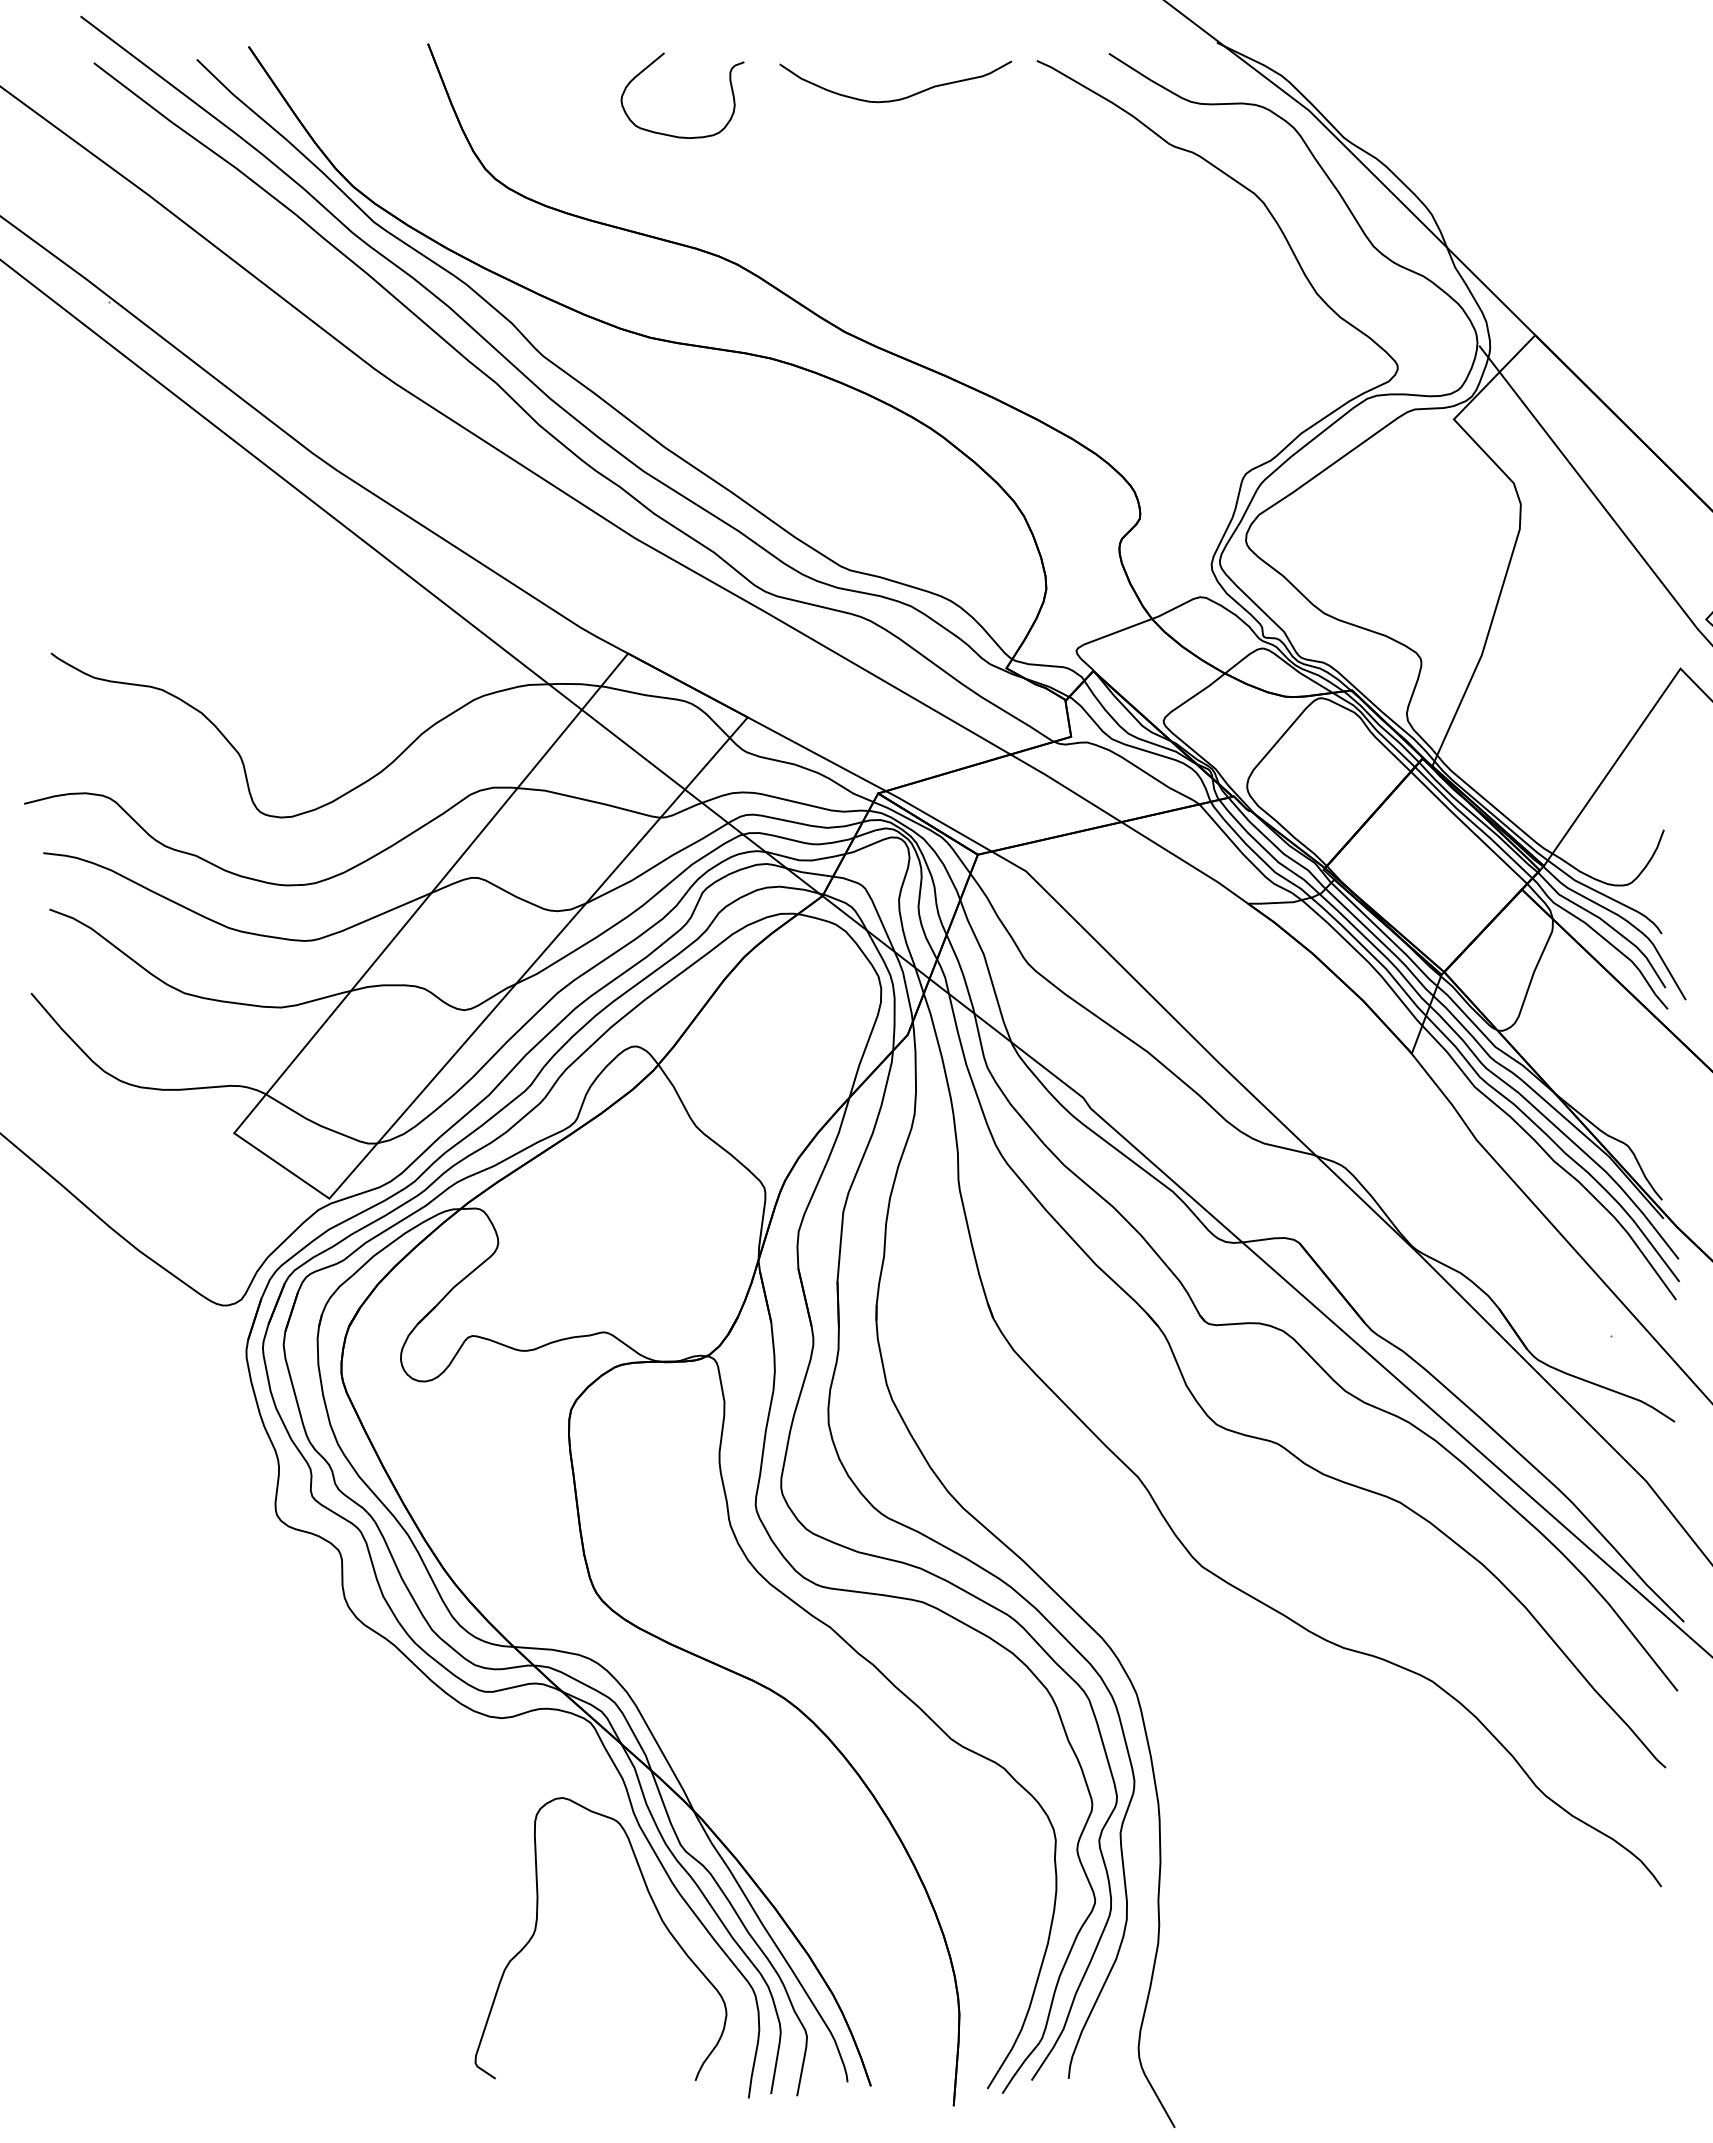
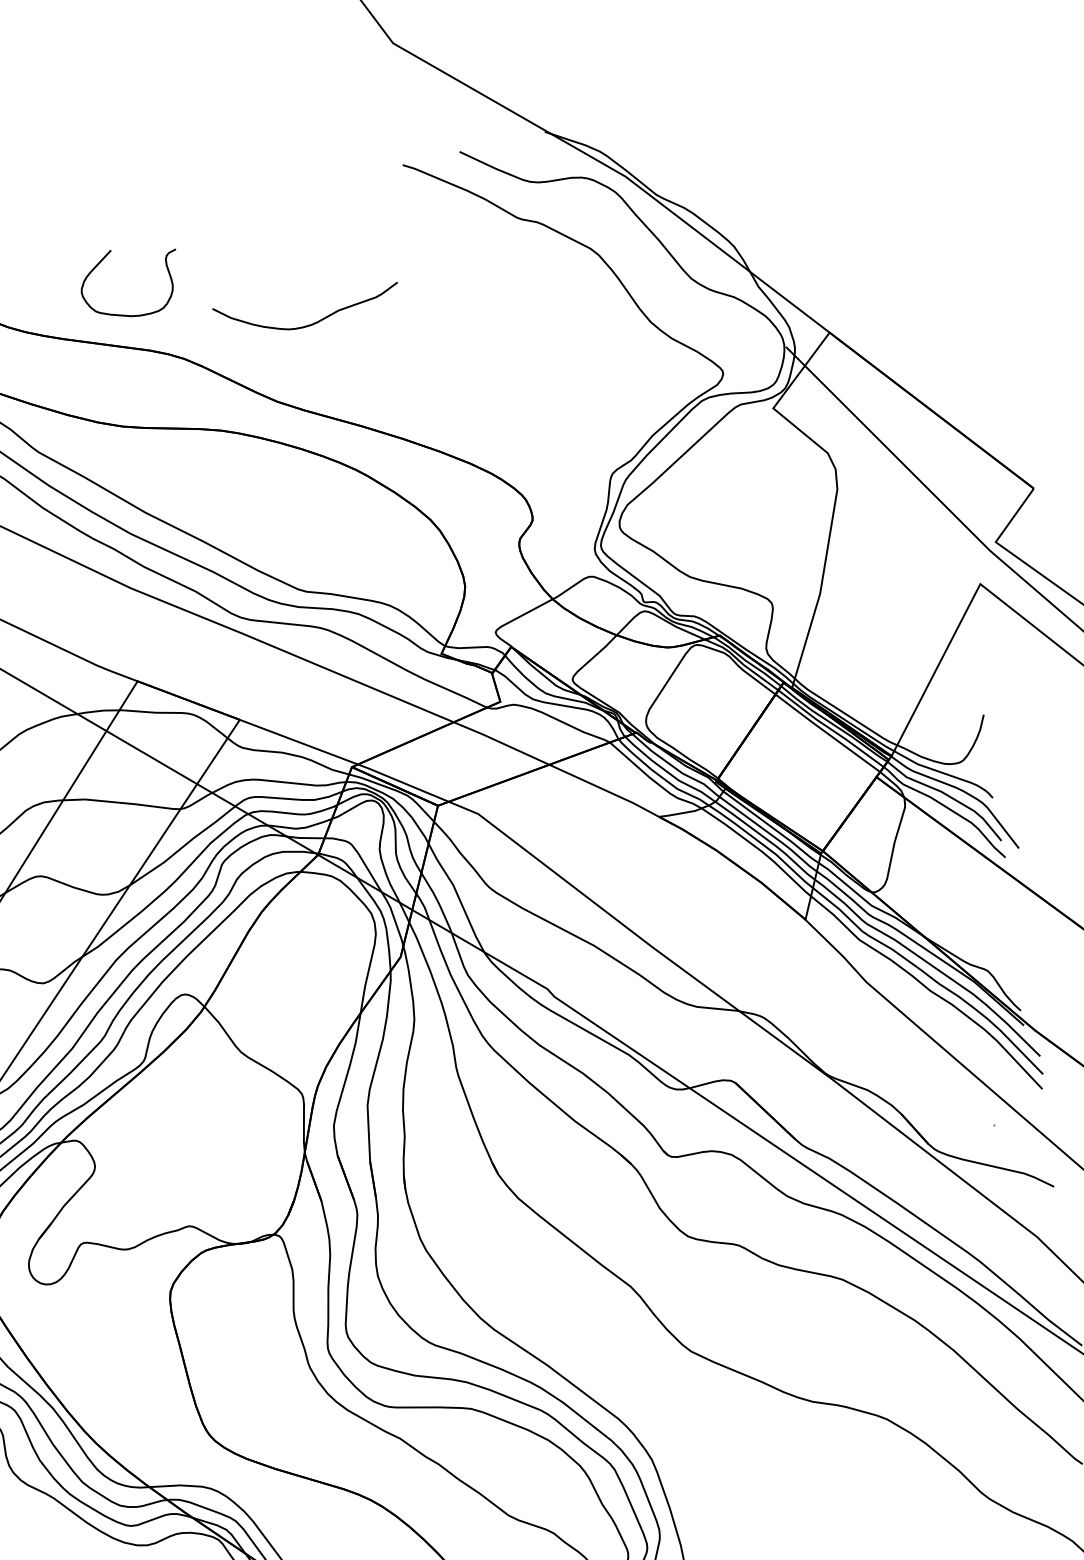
curve: (899, 98) -> (311, 323), moved
curve: (675, 135) -> (128, 315), moved

